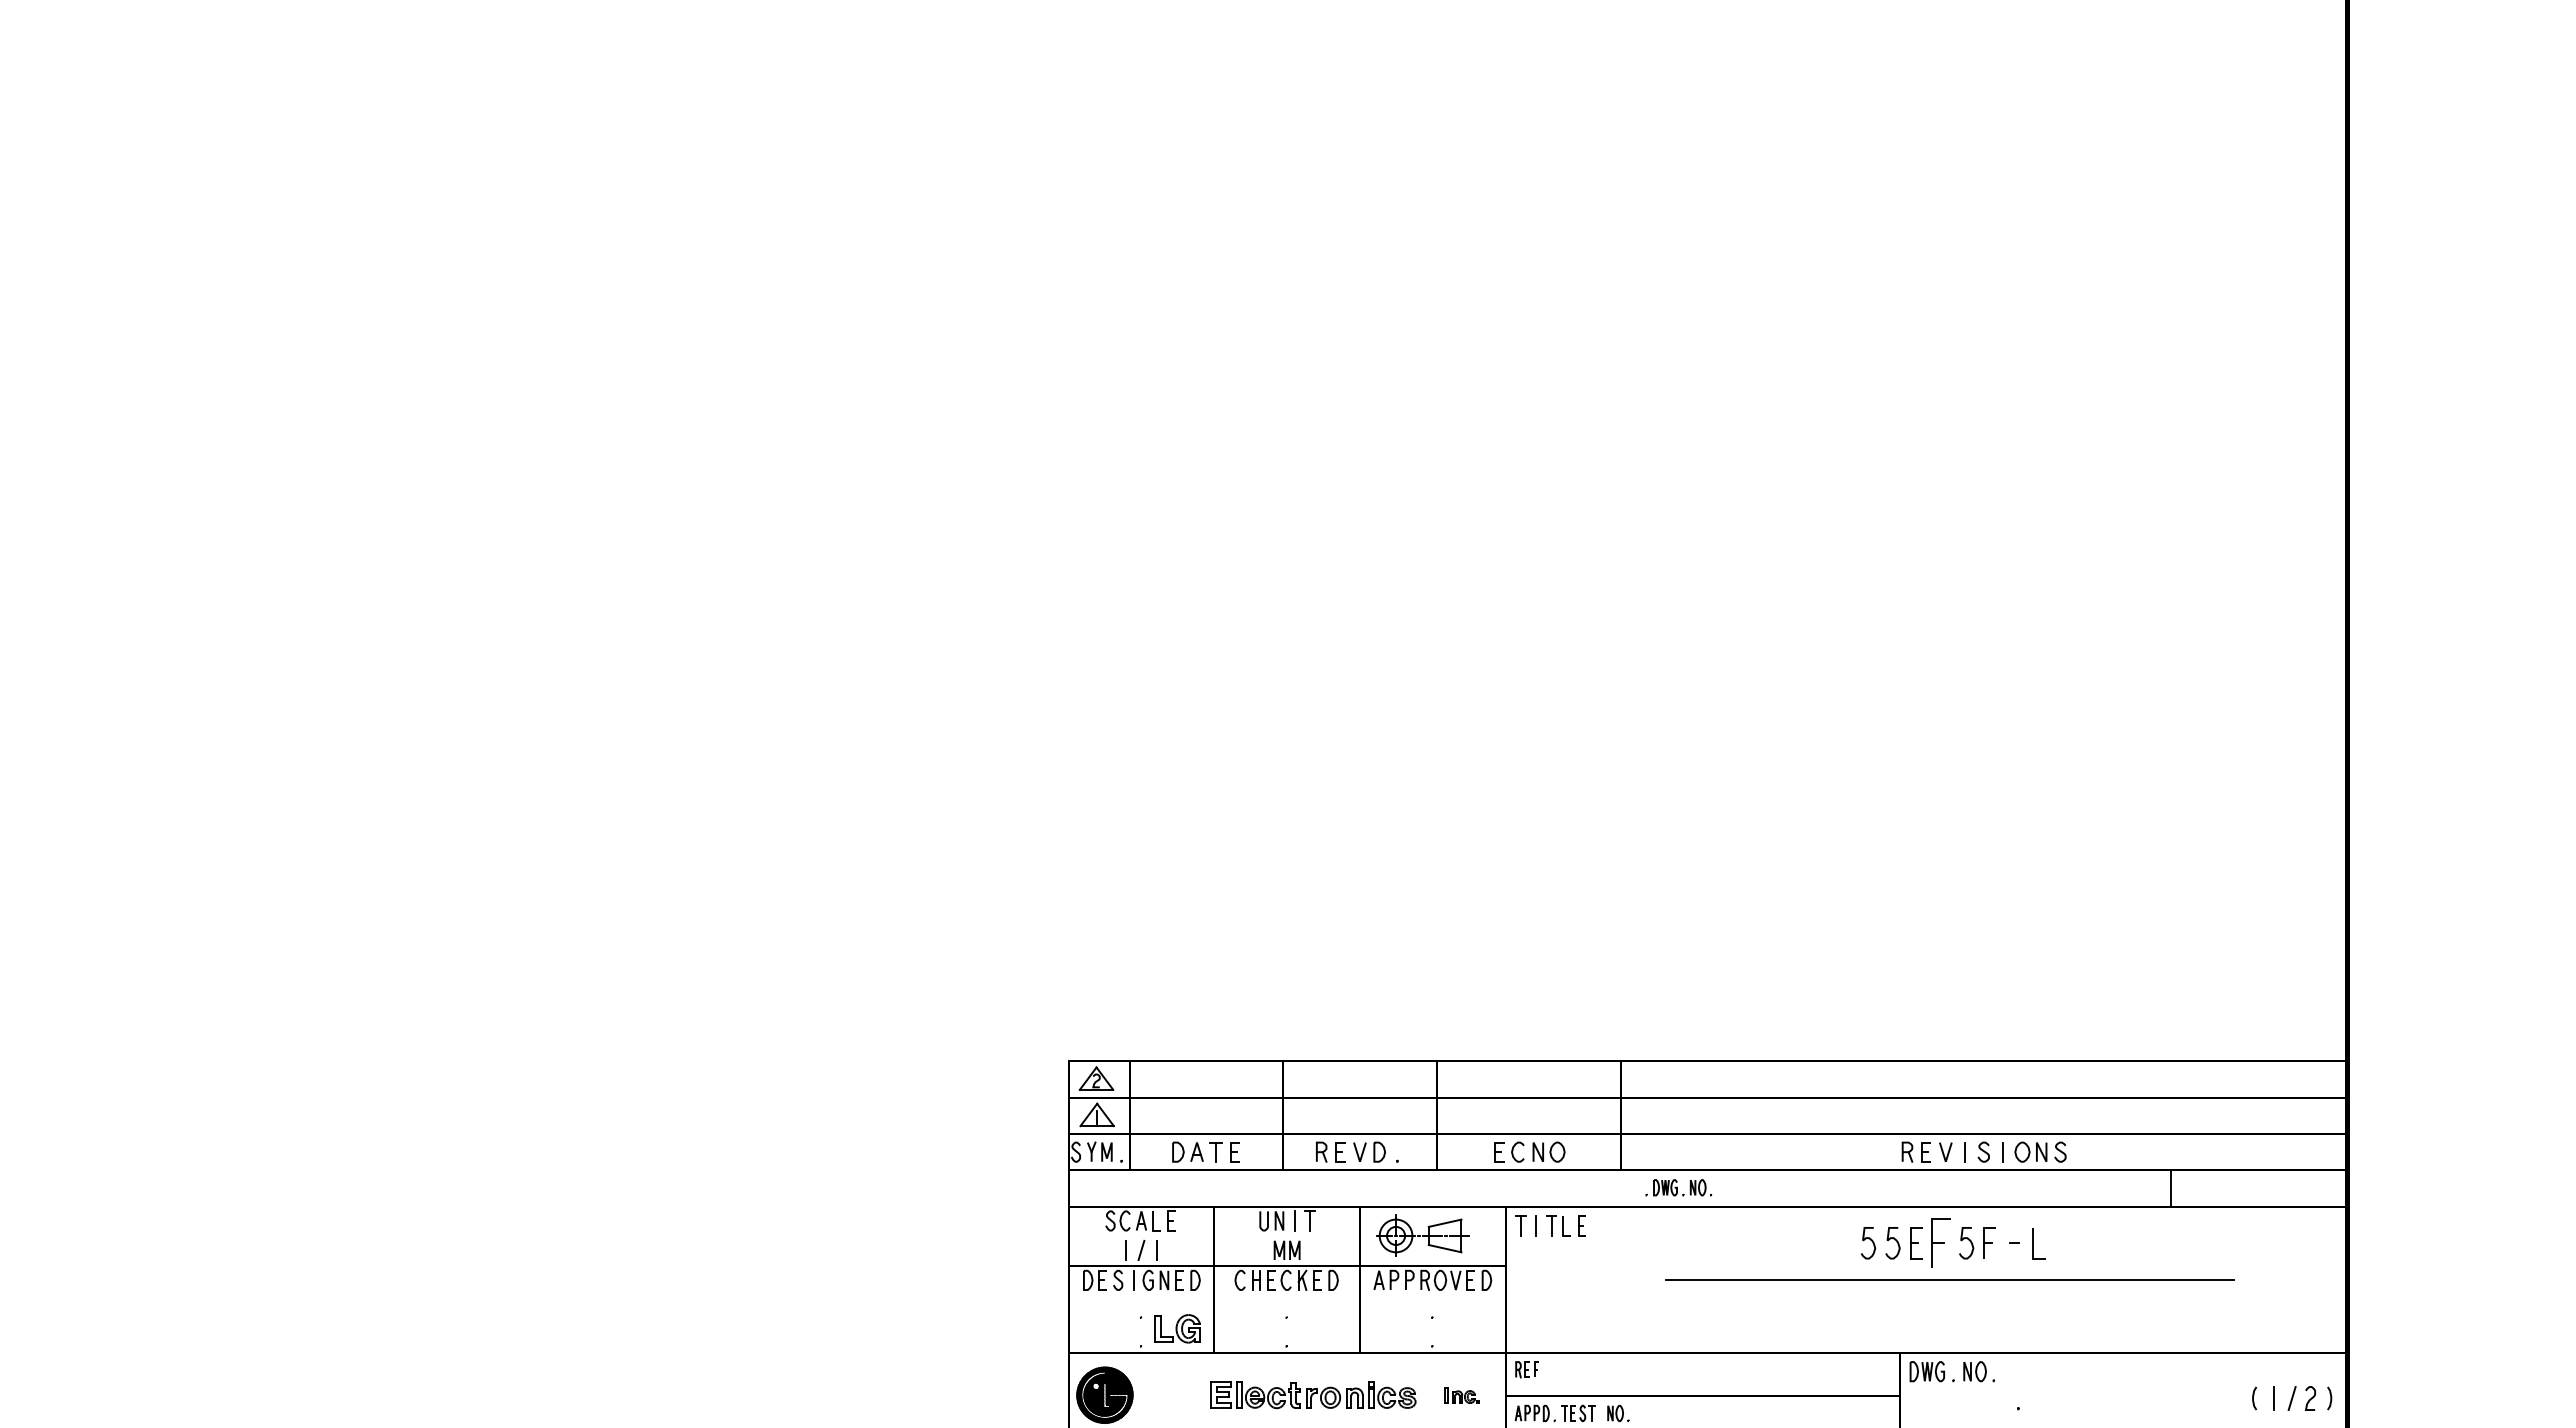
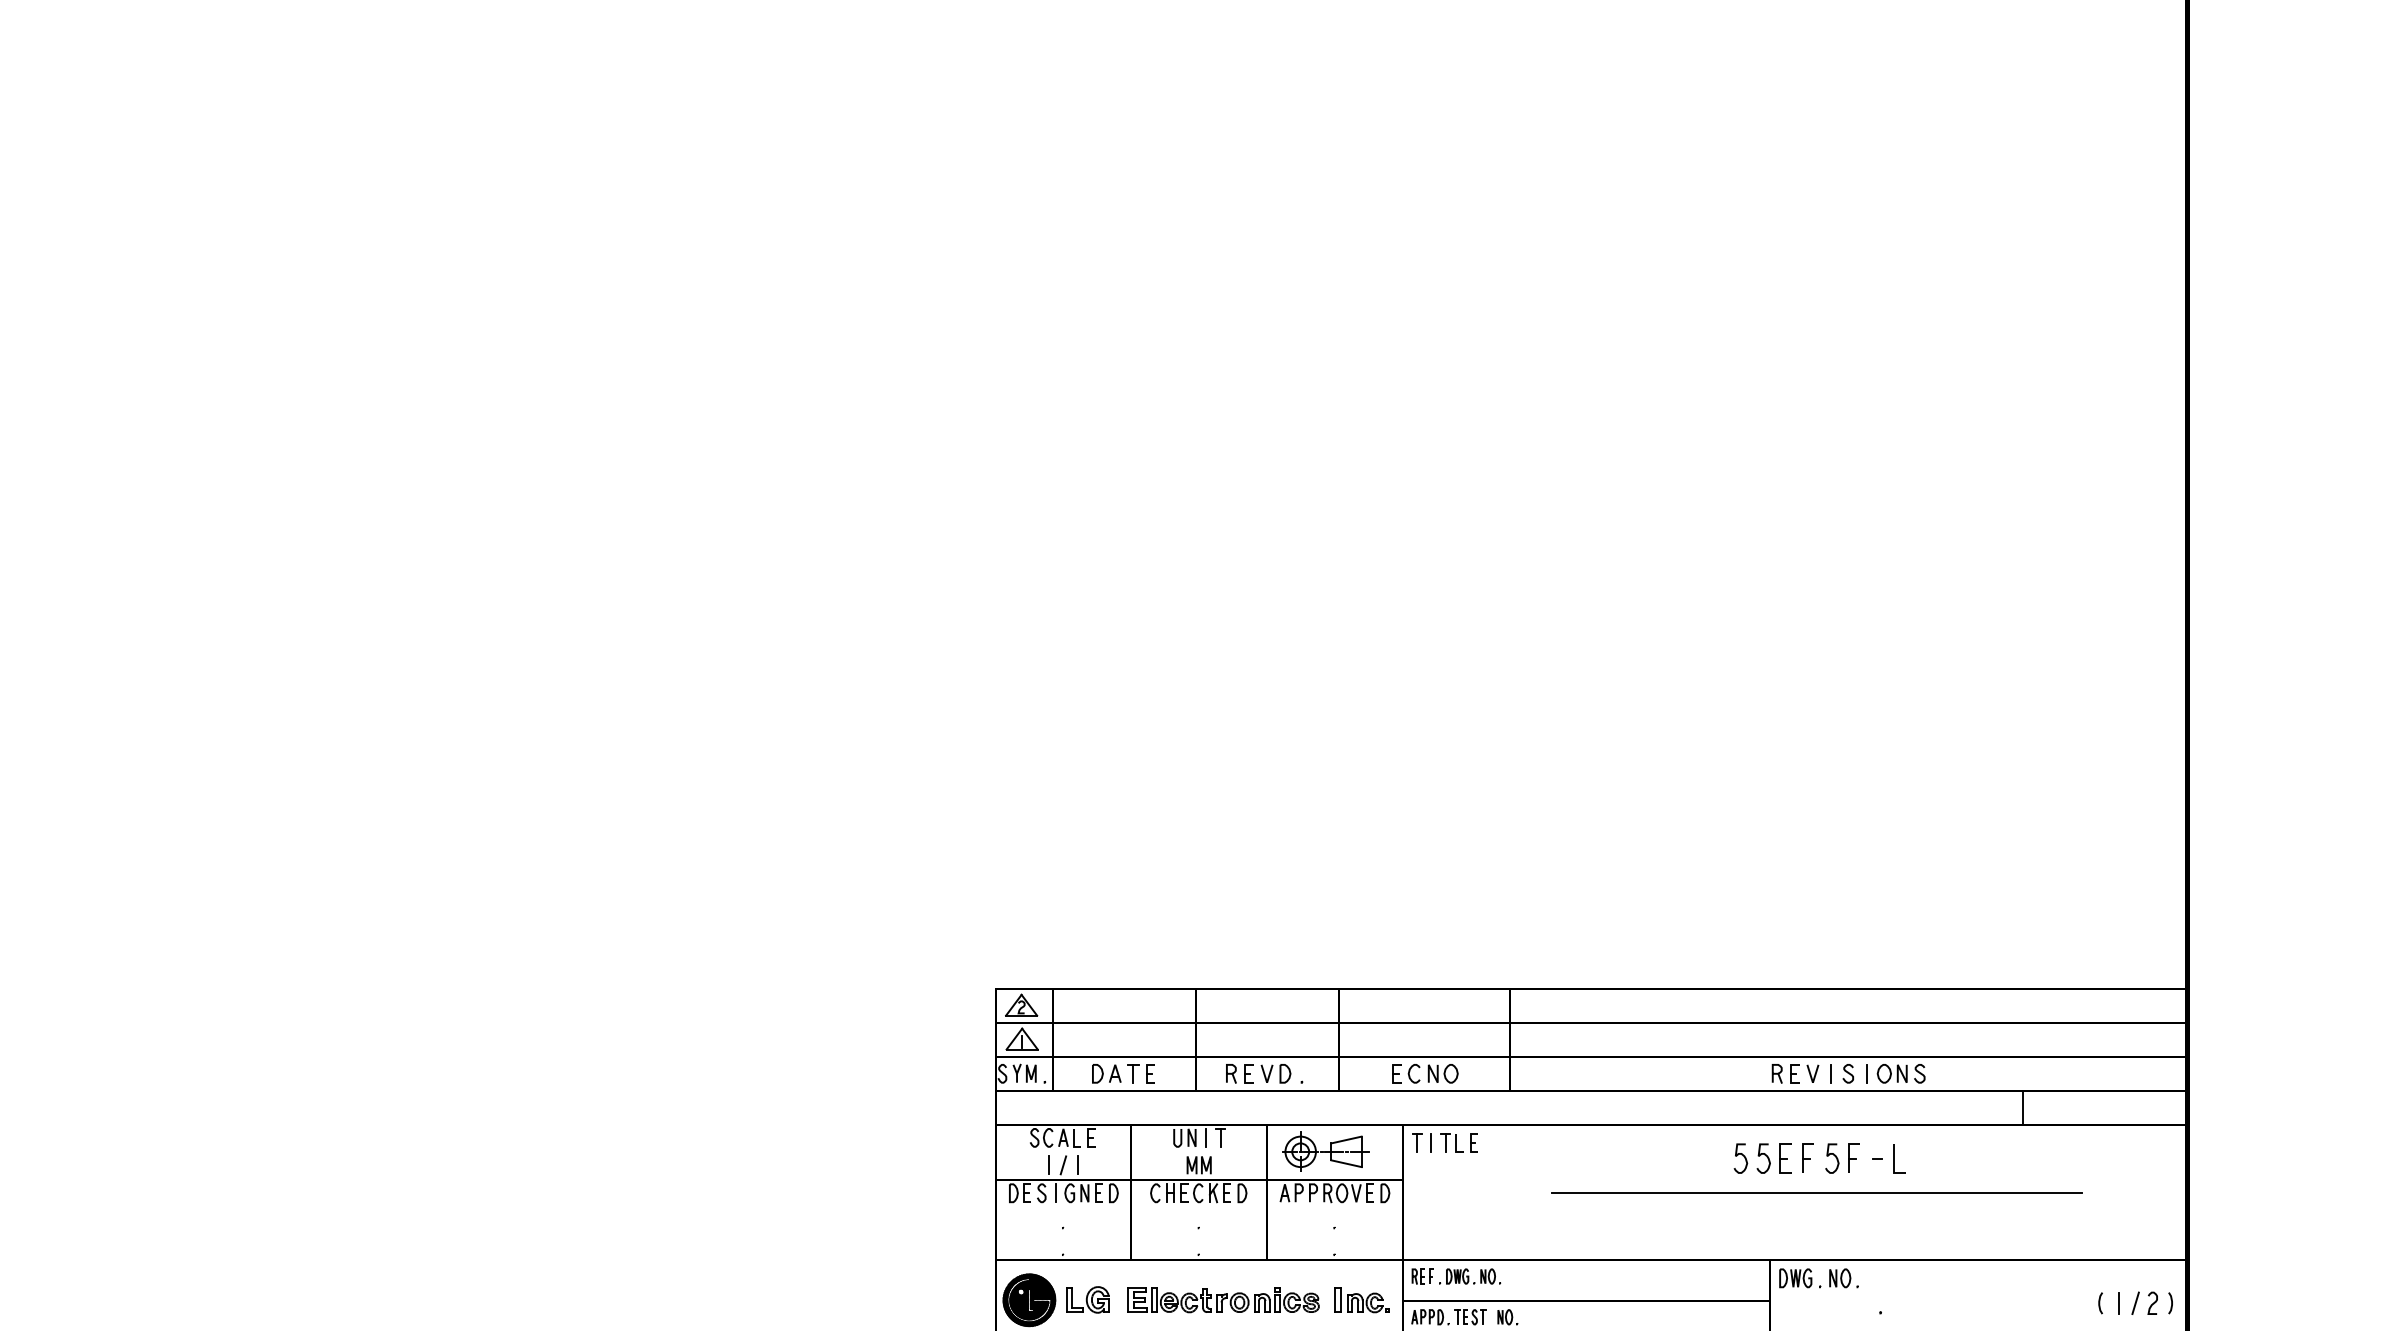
part: (1678, 1187) -> (1469, 1276), moved
part: (1940, 1242) -> (1807, 1157), size x0.62
part: (1177, 1328) -> (1087, 1299), moved
part: (1461, 1395) -> (1361, 1300), size x1.67

